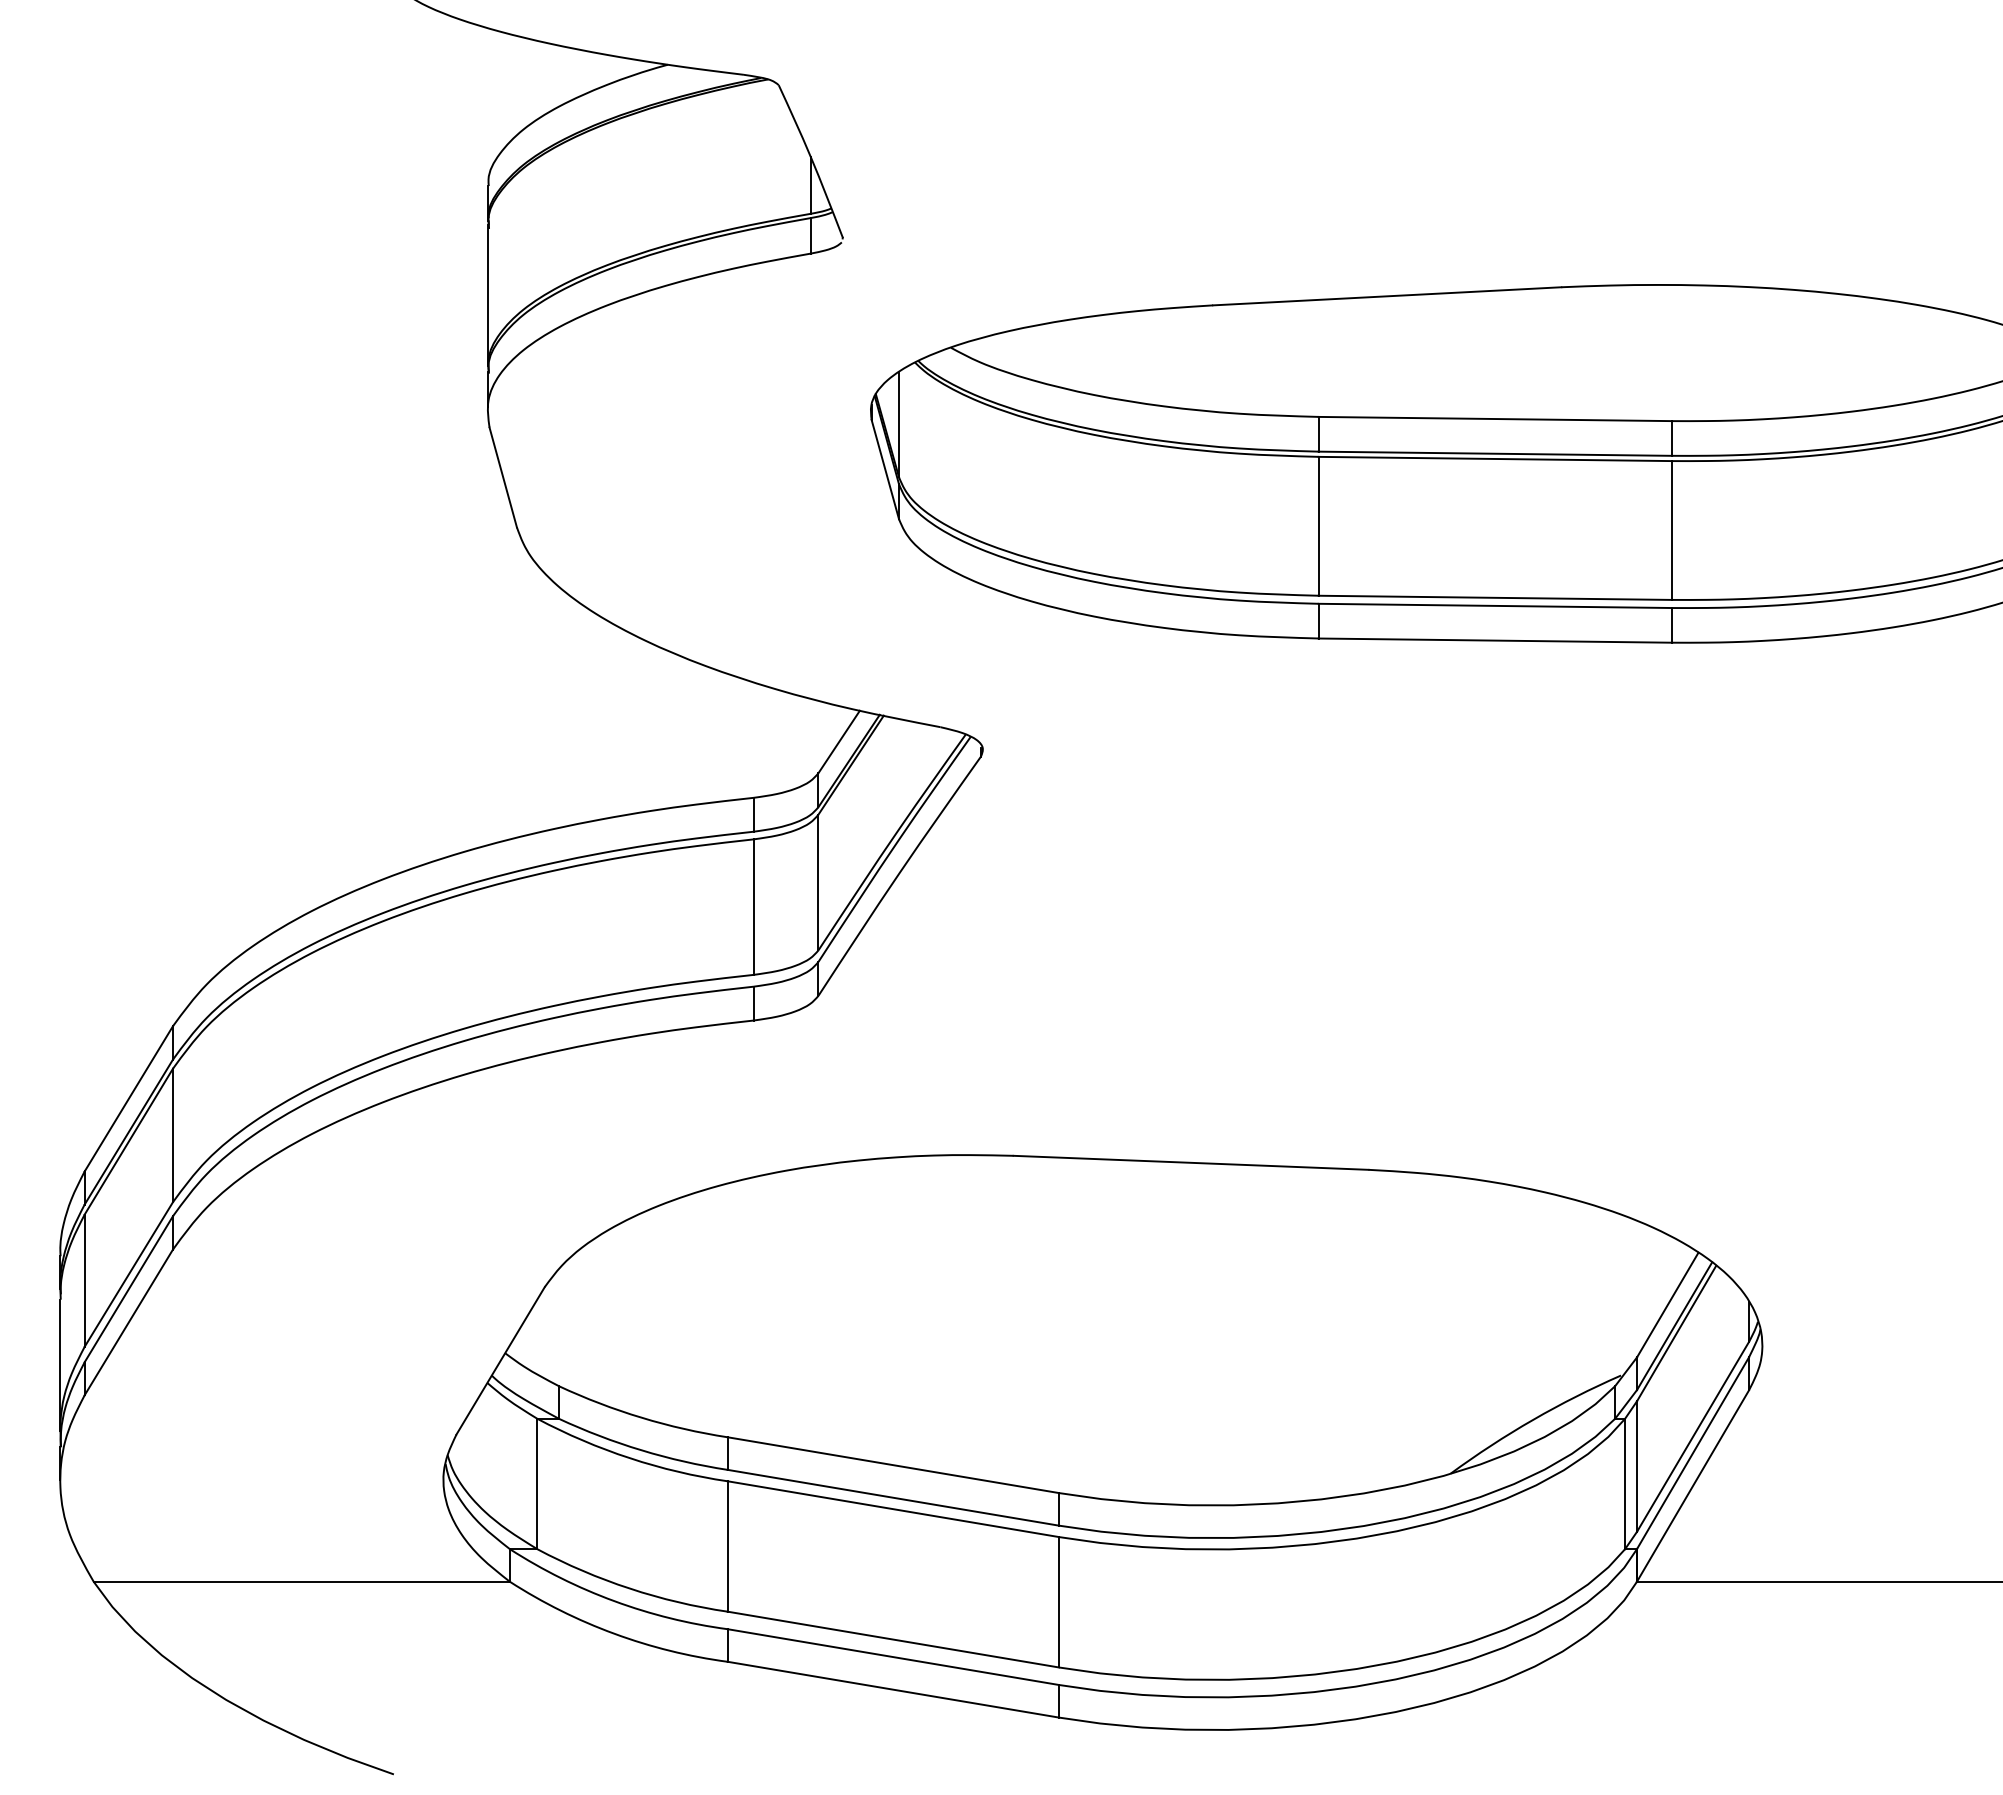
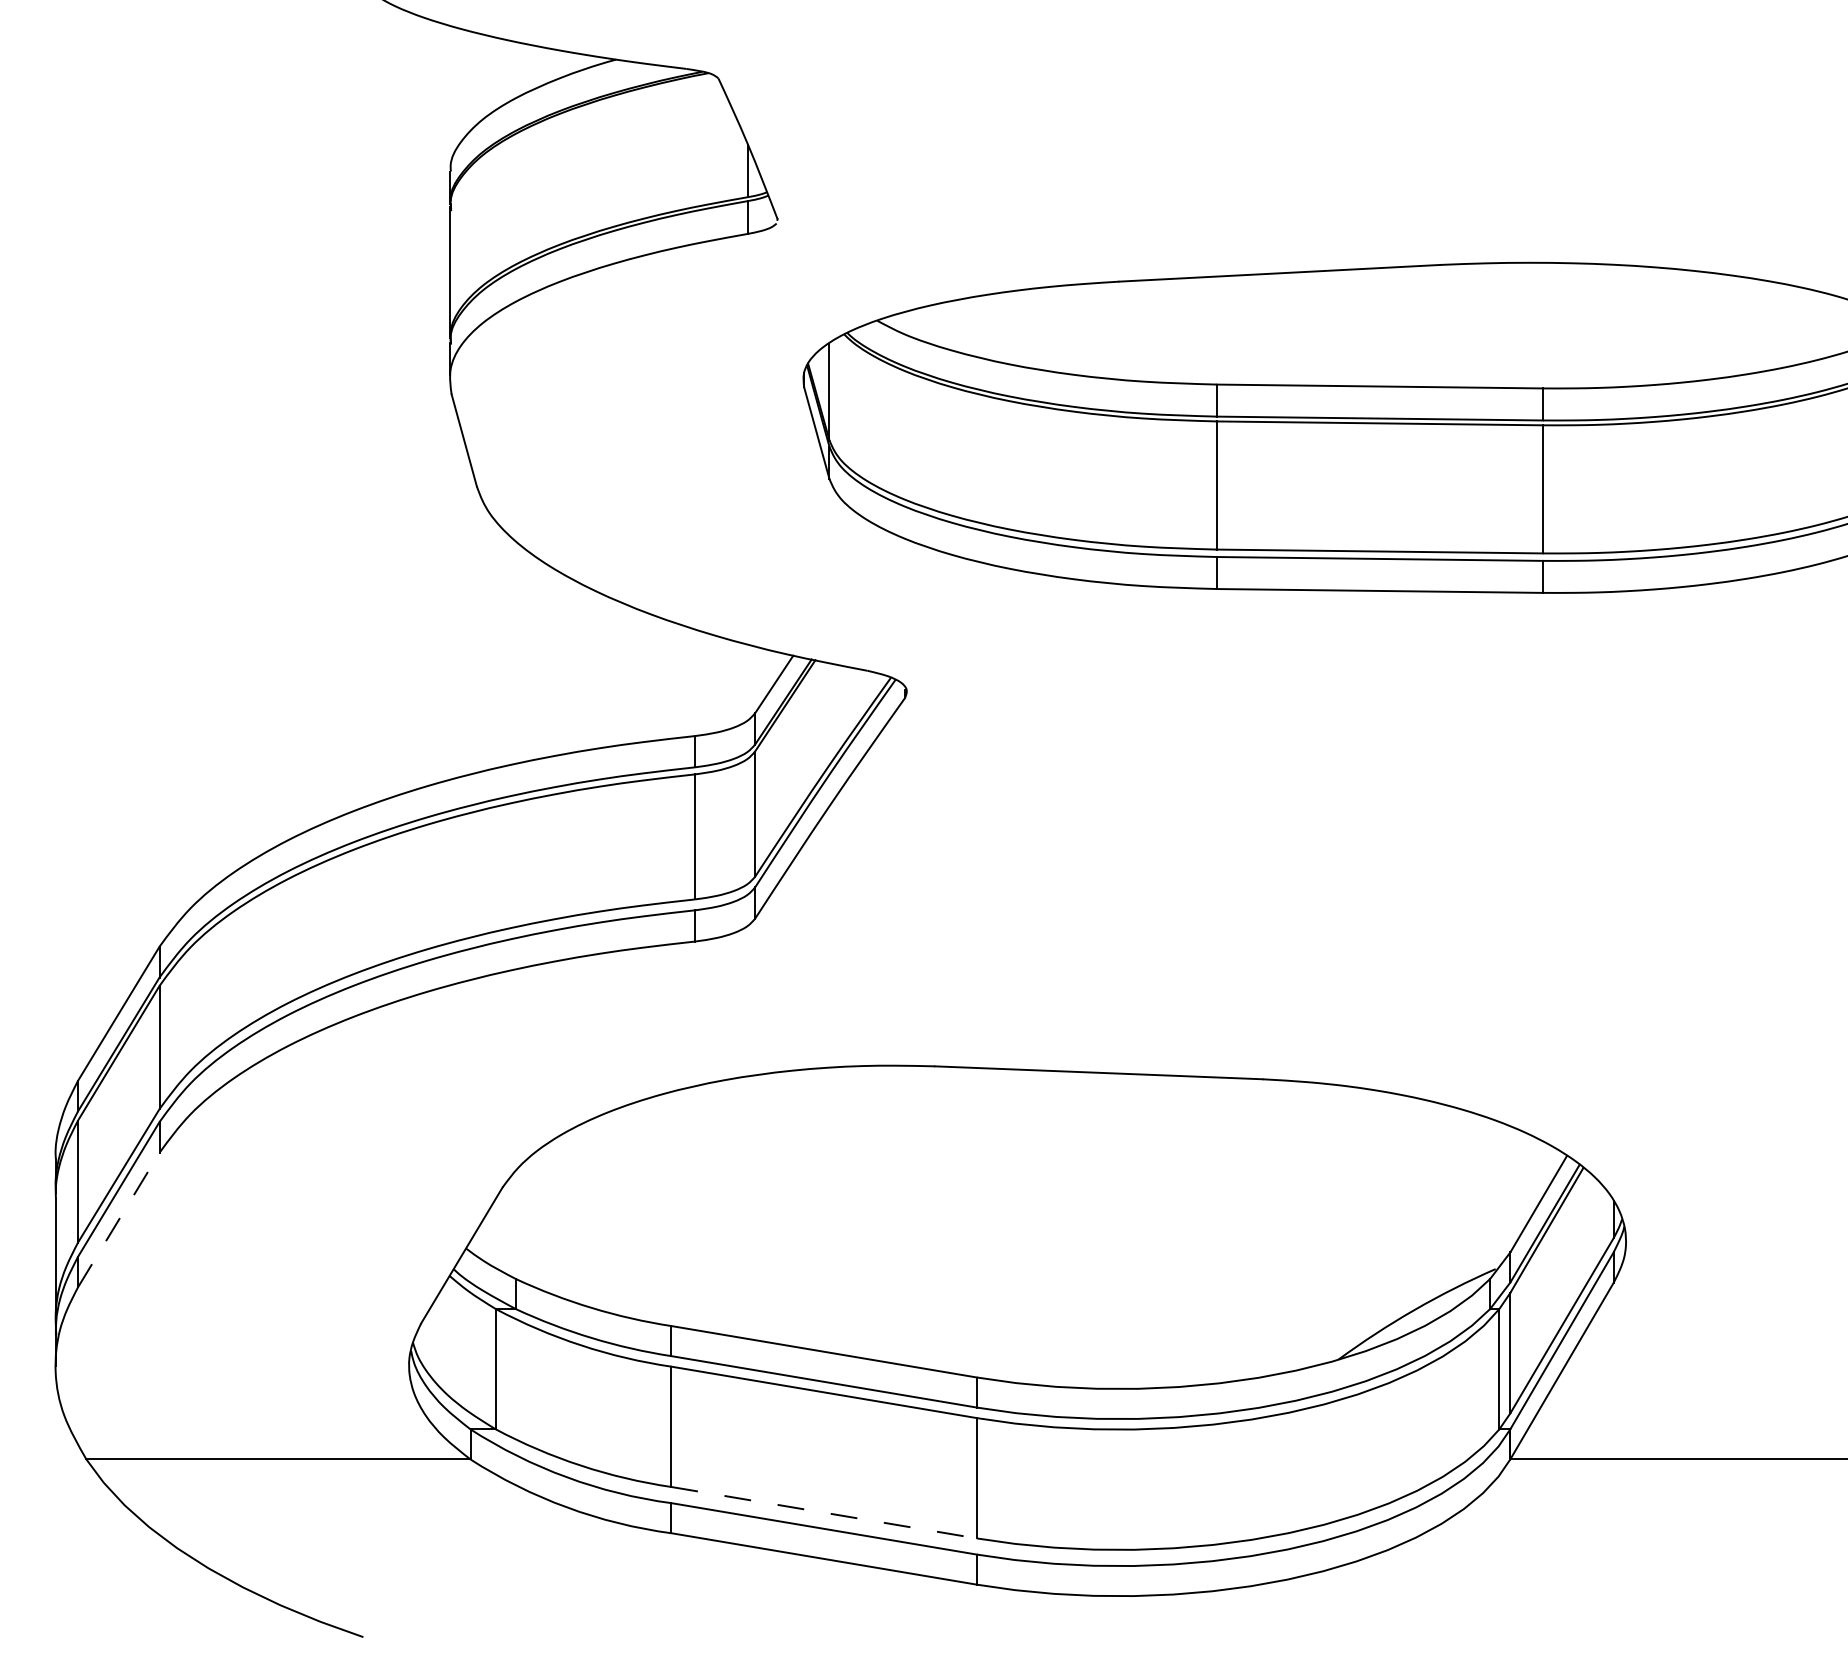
line: (129, 1321) -> (119, 1219), solid -> dashed
line: (893, 1639) -> (824, 1512), solid -> dashed

